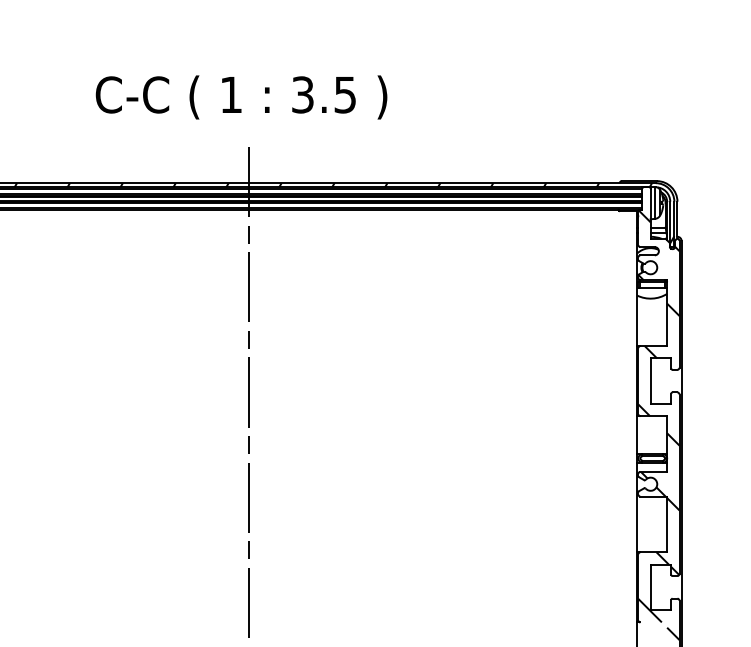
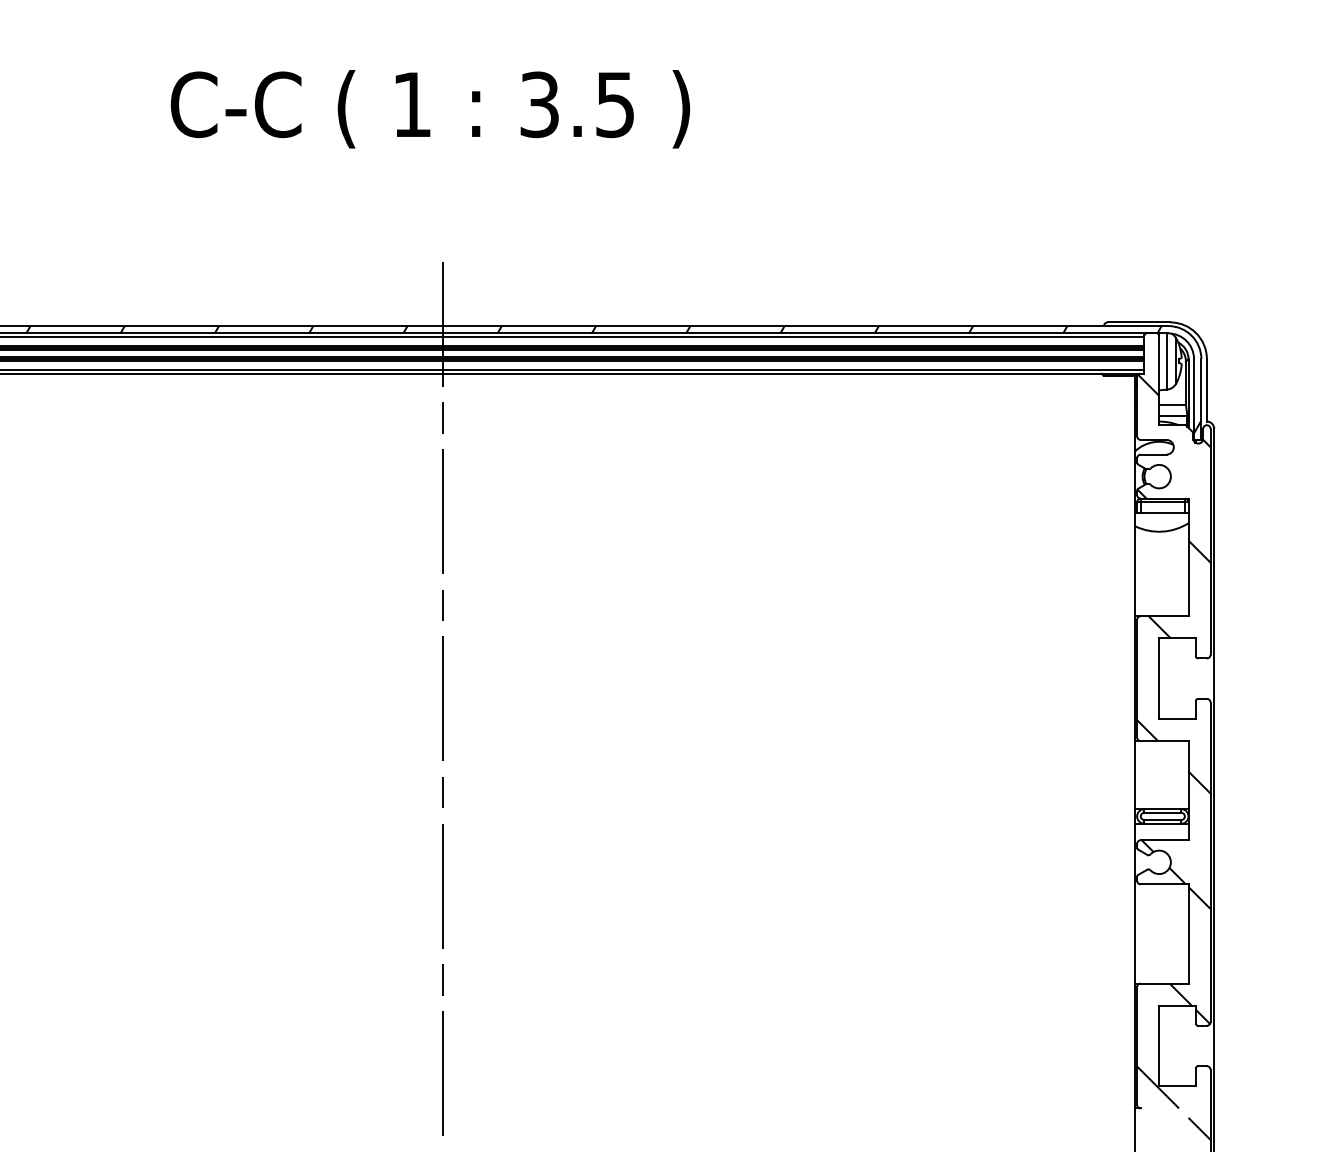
text: (241, 97) -> (430, 109), moved

